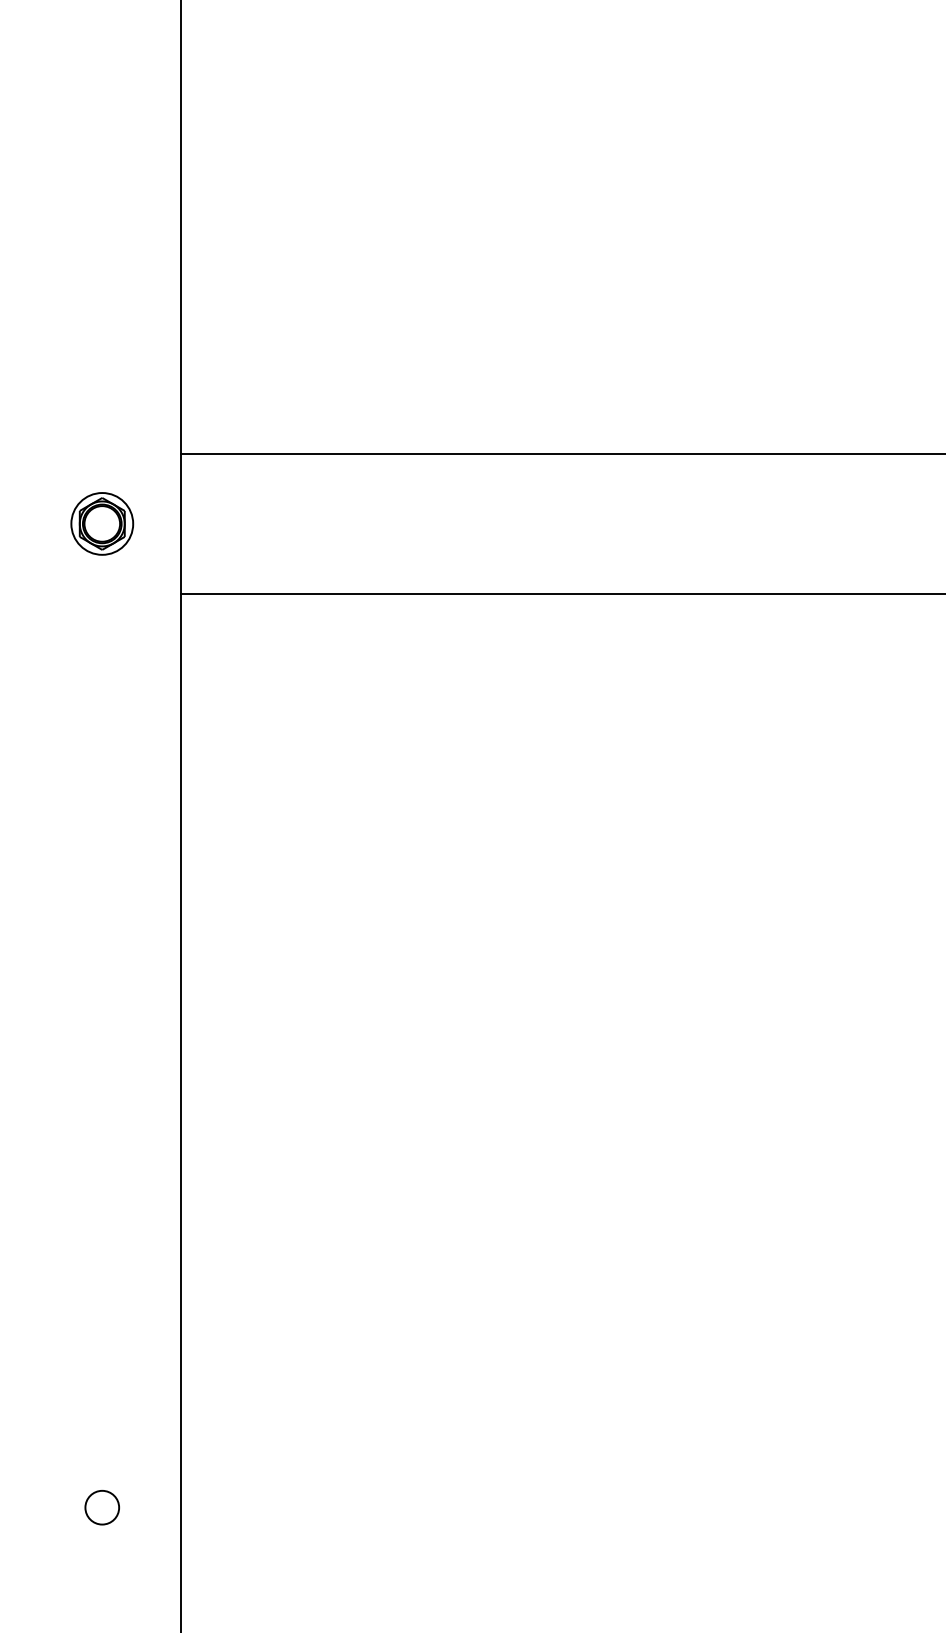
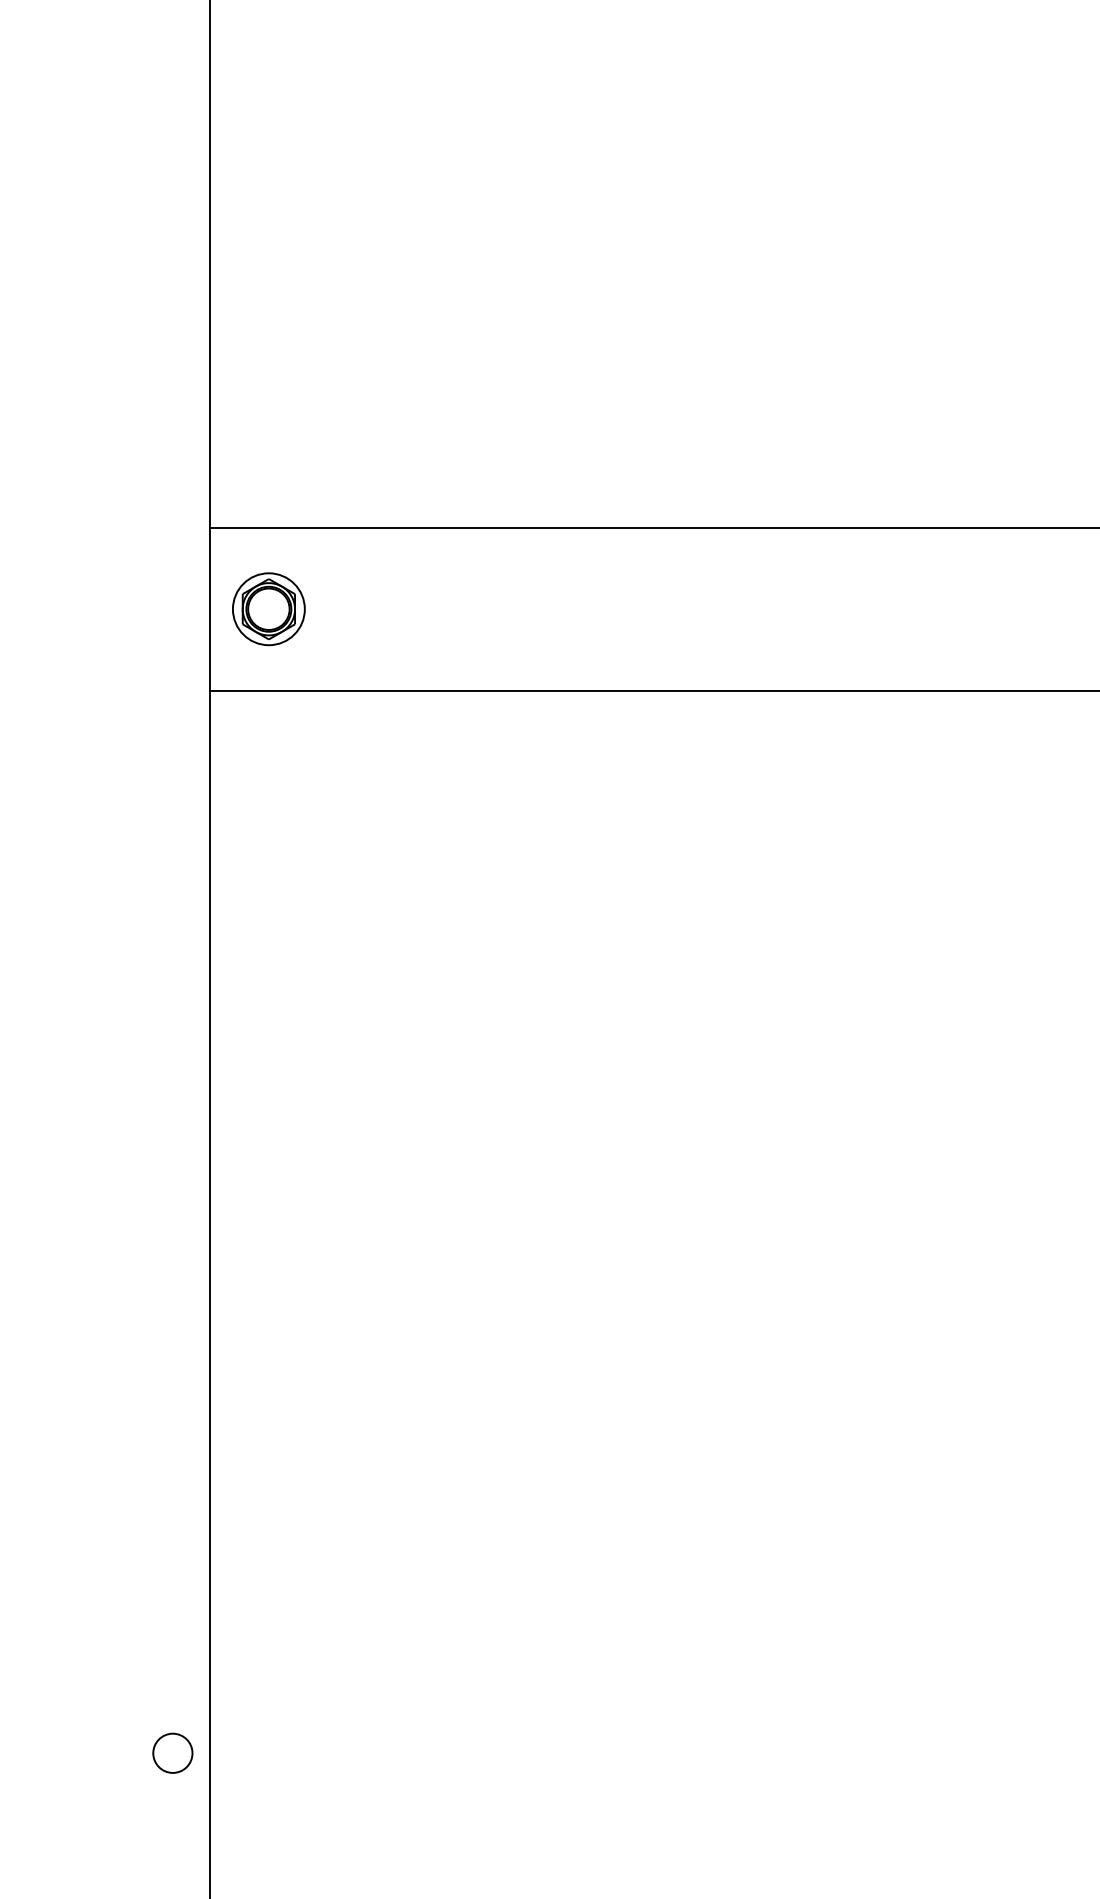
part: (101, 524) -> (268, 609), moved
circle: (101, 1506) -> (172, 1752), moved

